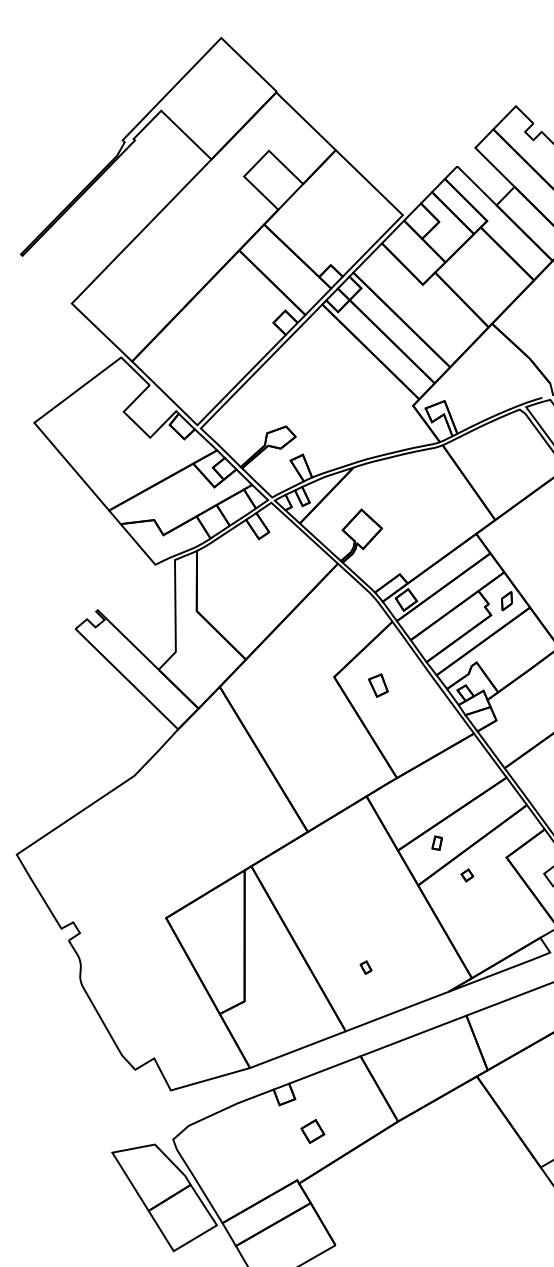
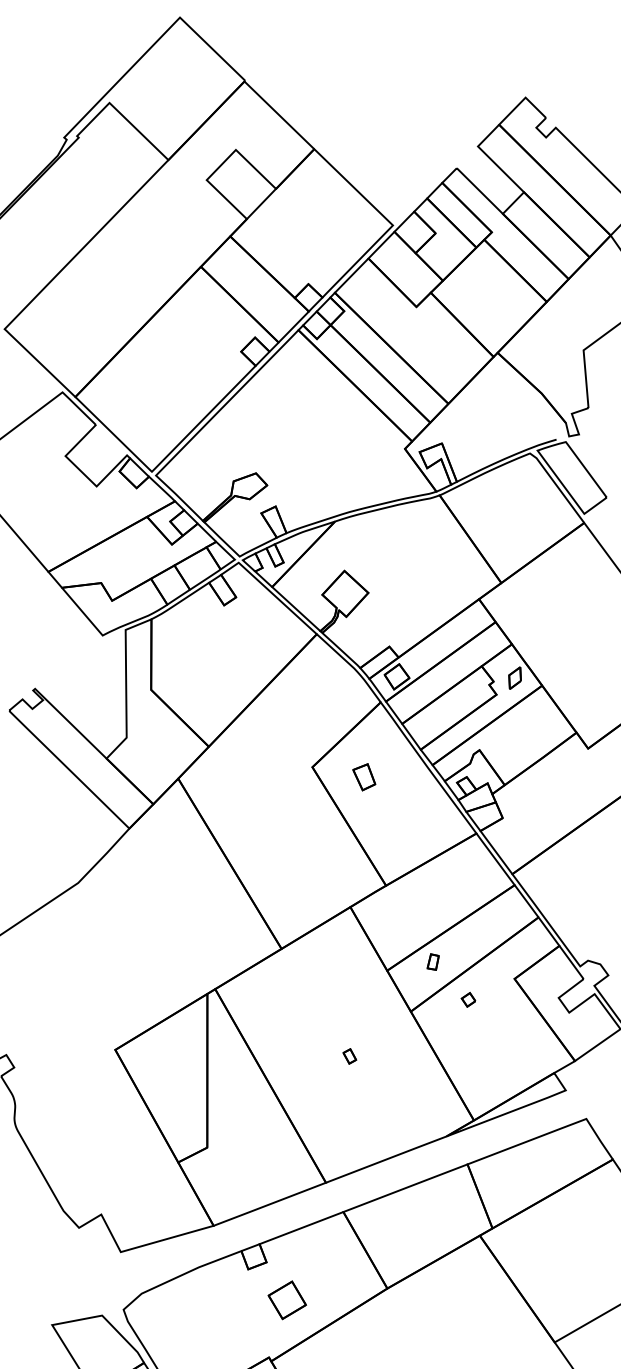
part: (365, 967) -> (349, 1056), moved
part: (312, 1131) -> (286, 1300), size x1.4

